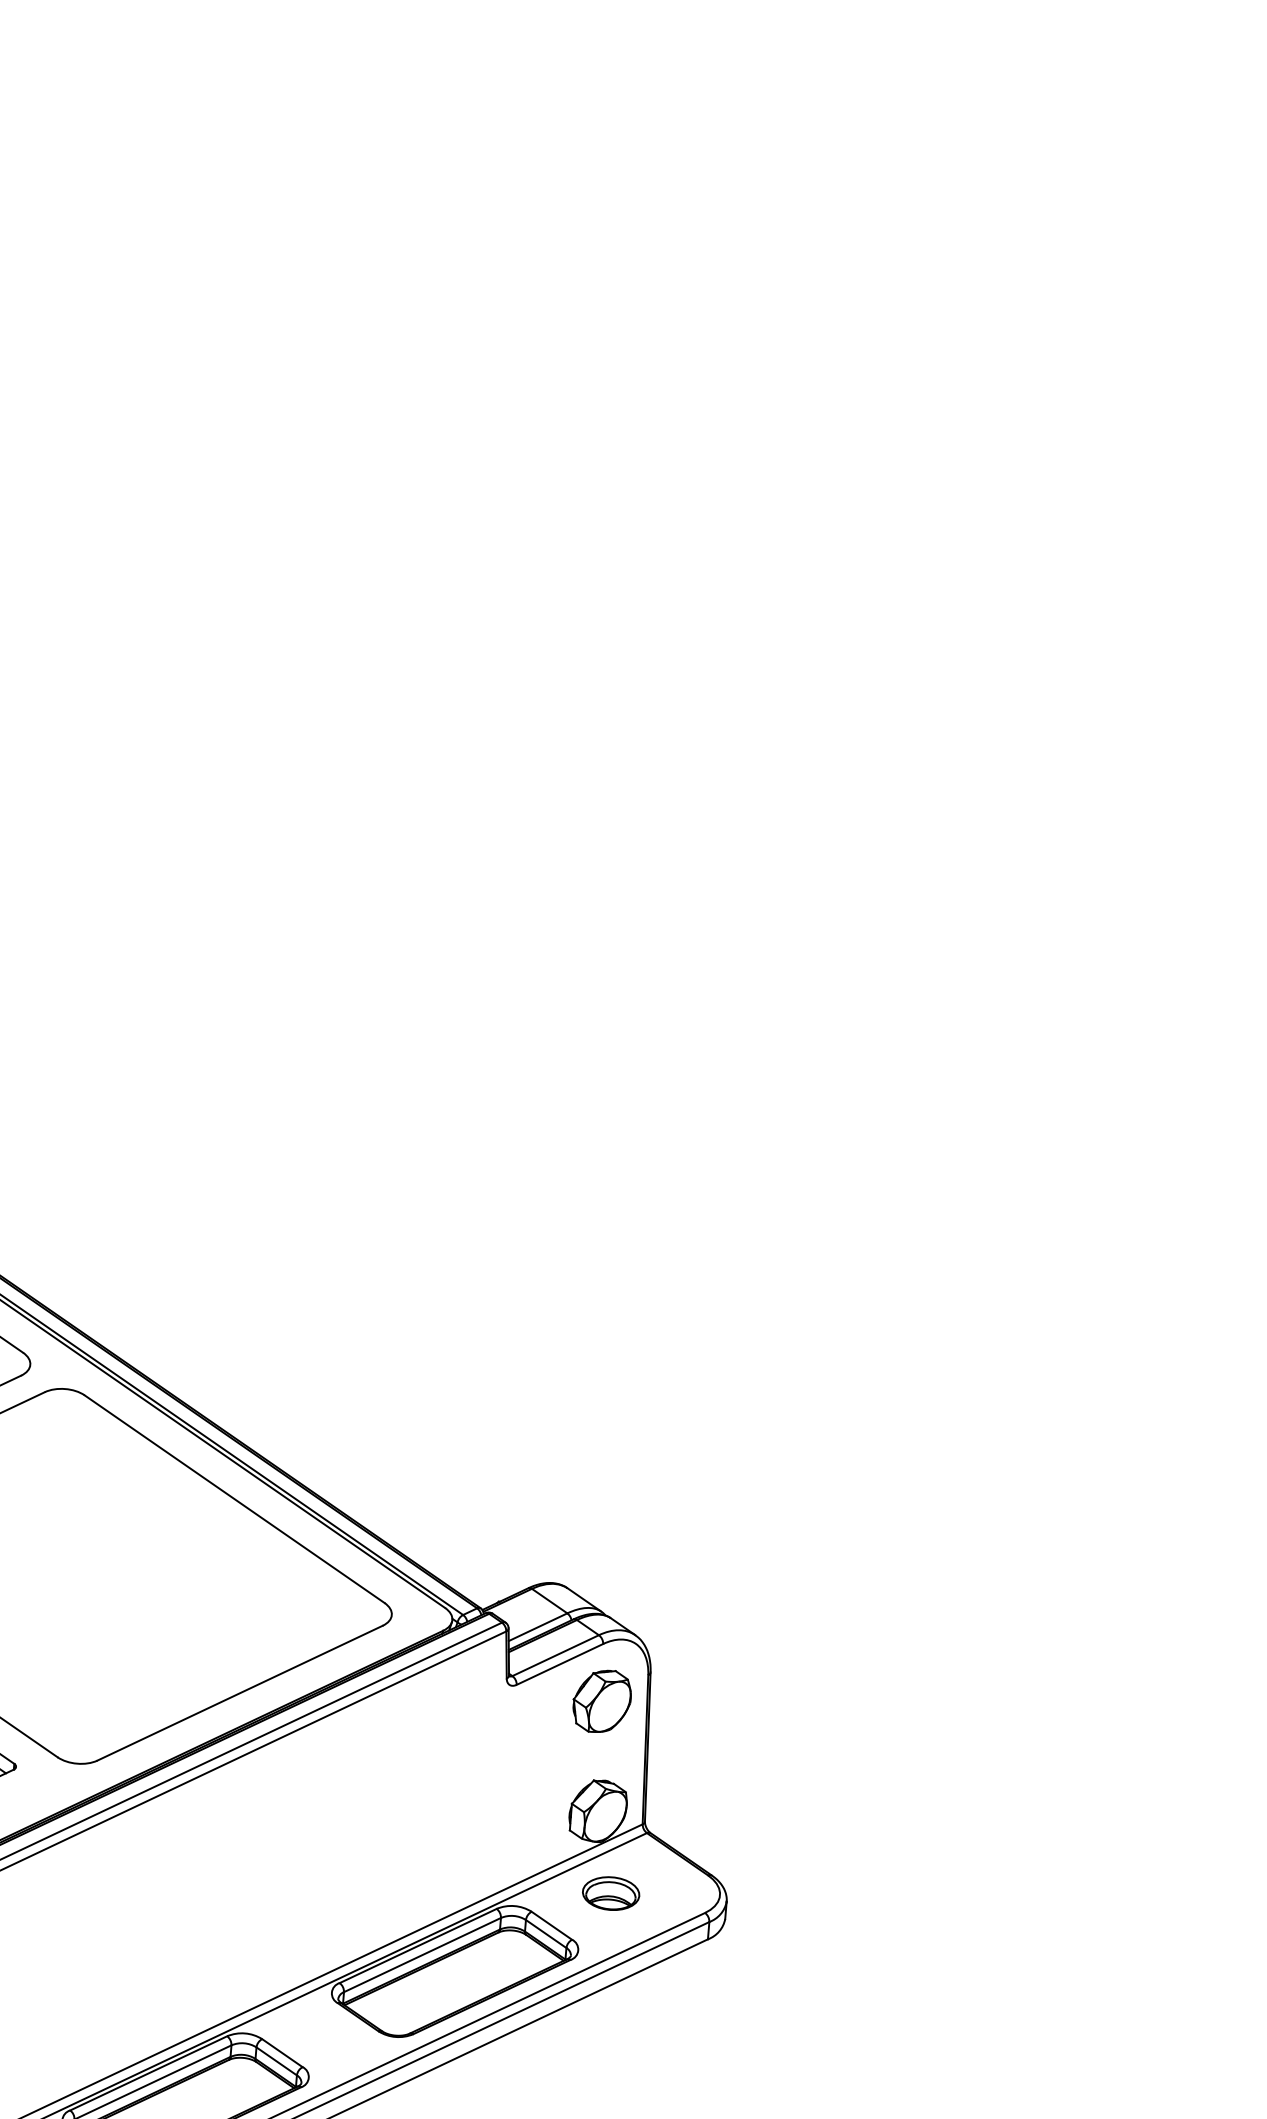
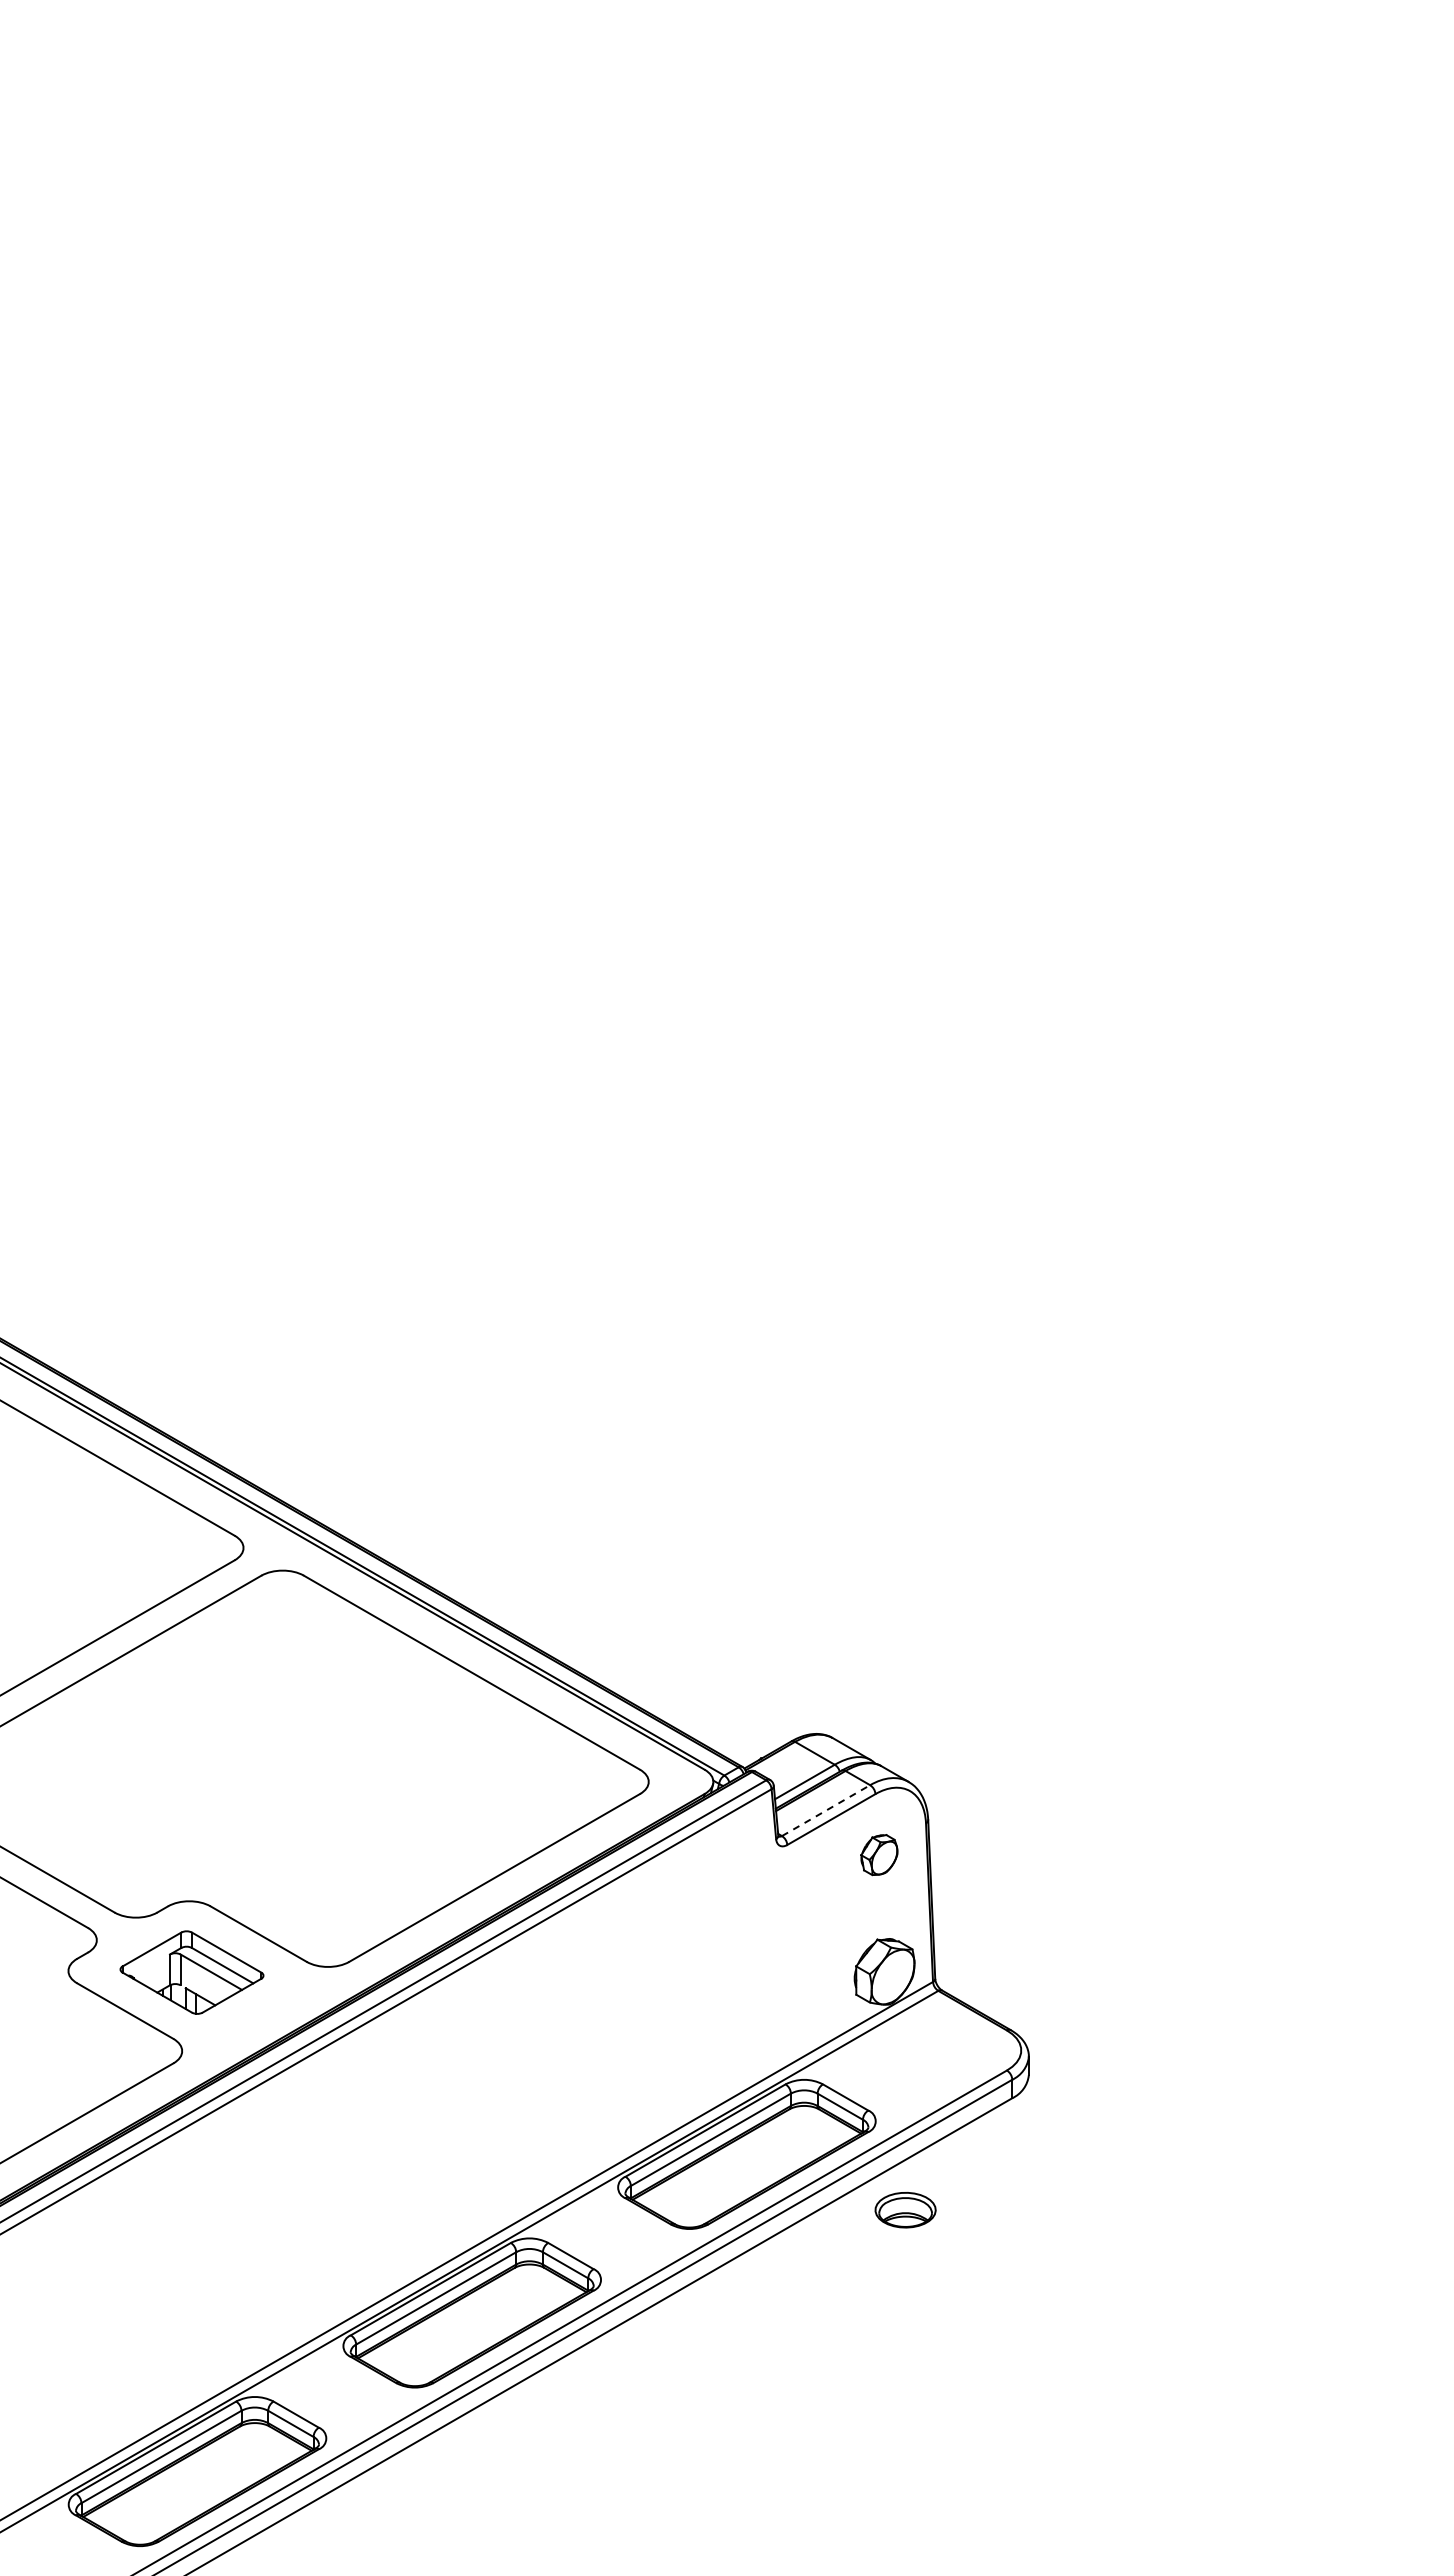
line: (556, 1655) -> (826, 1810), solid -> dashed
part: (602, 1700) -> (879, 1854), size x0.6
part: (610, 1893) -> (905, 2210), moved

